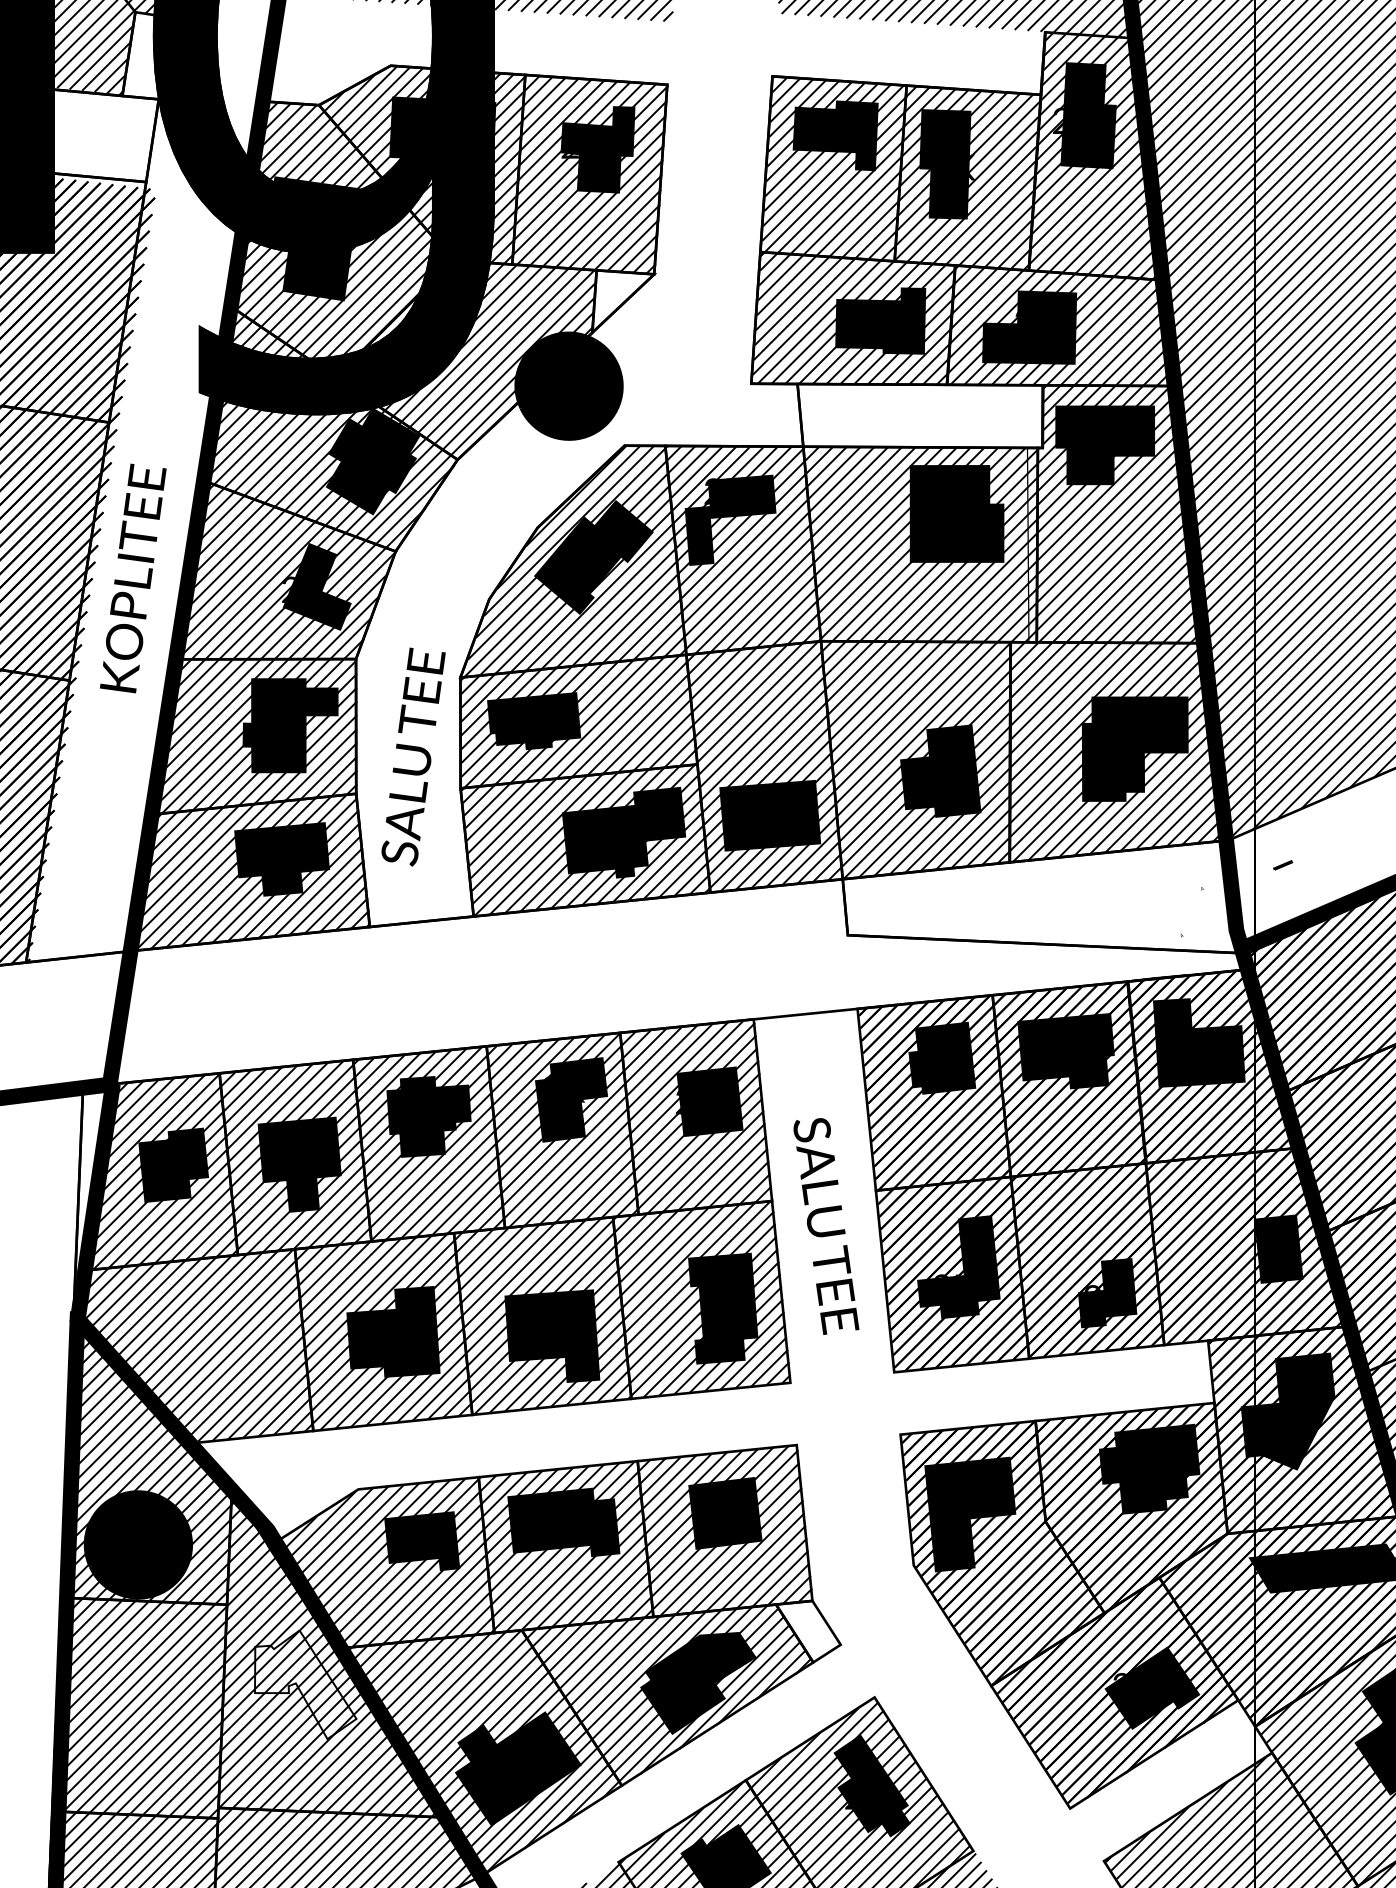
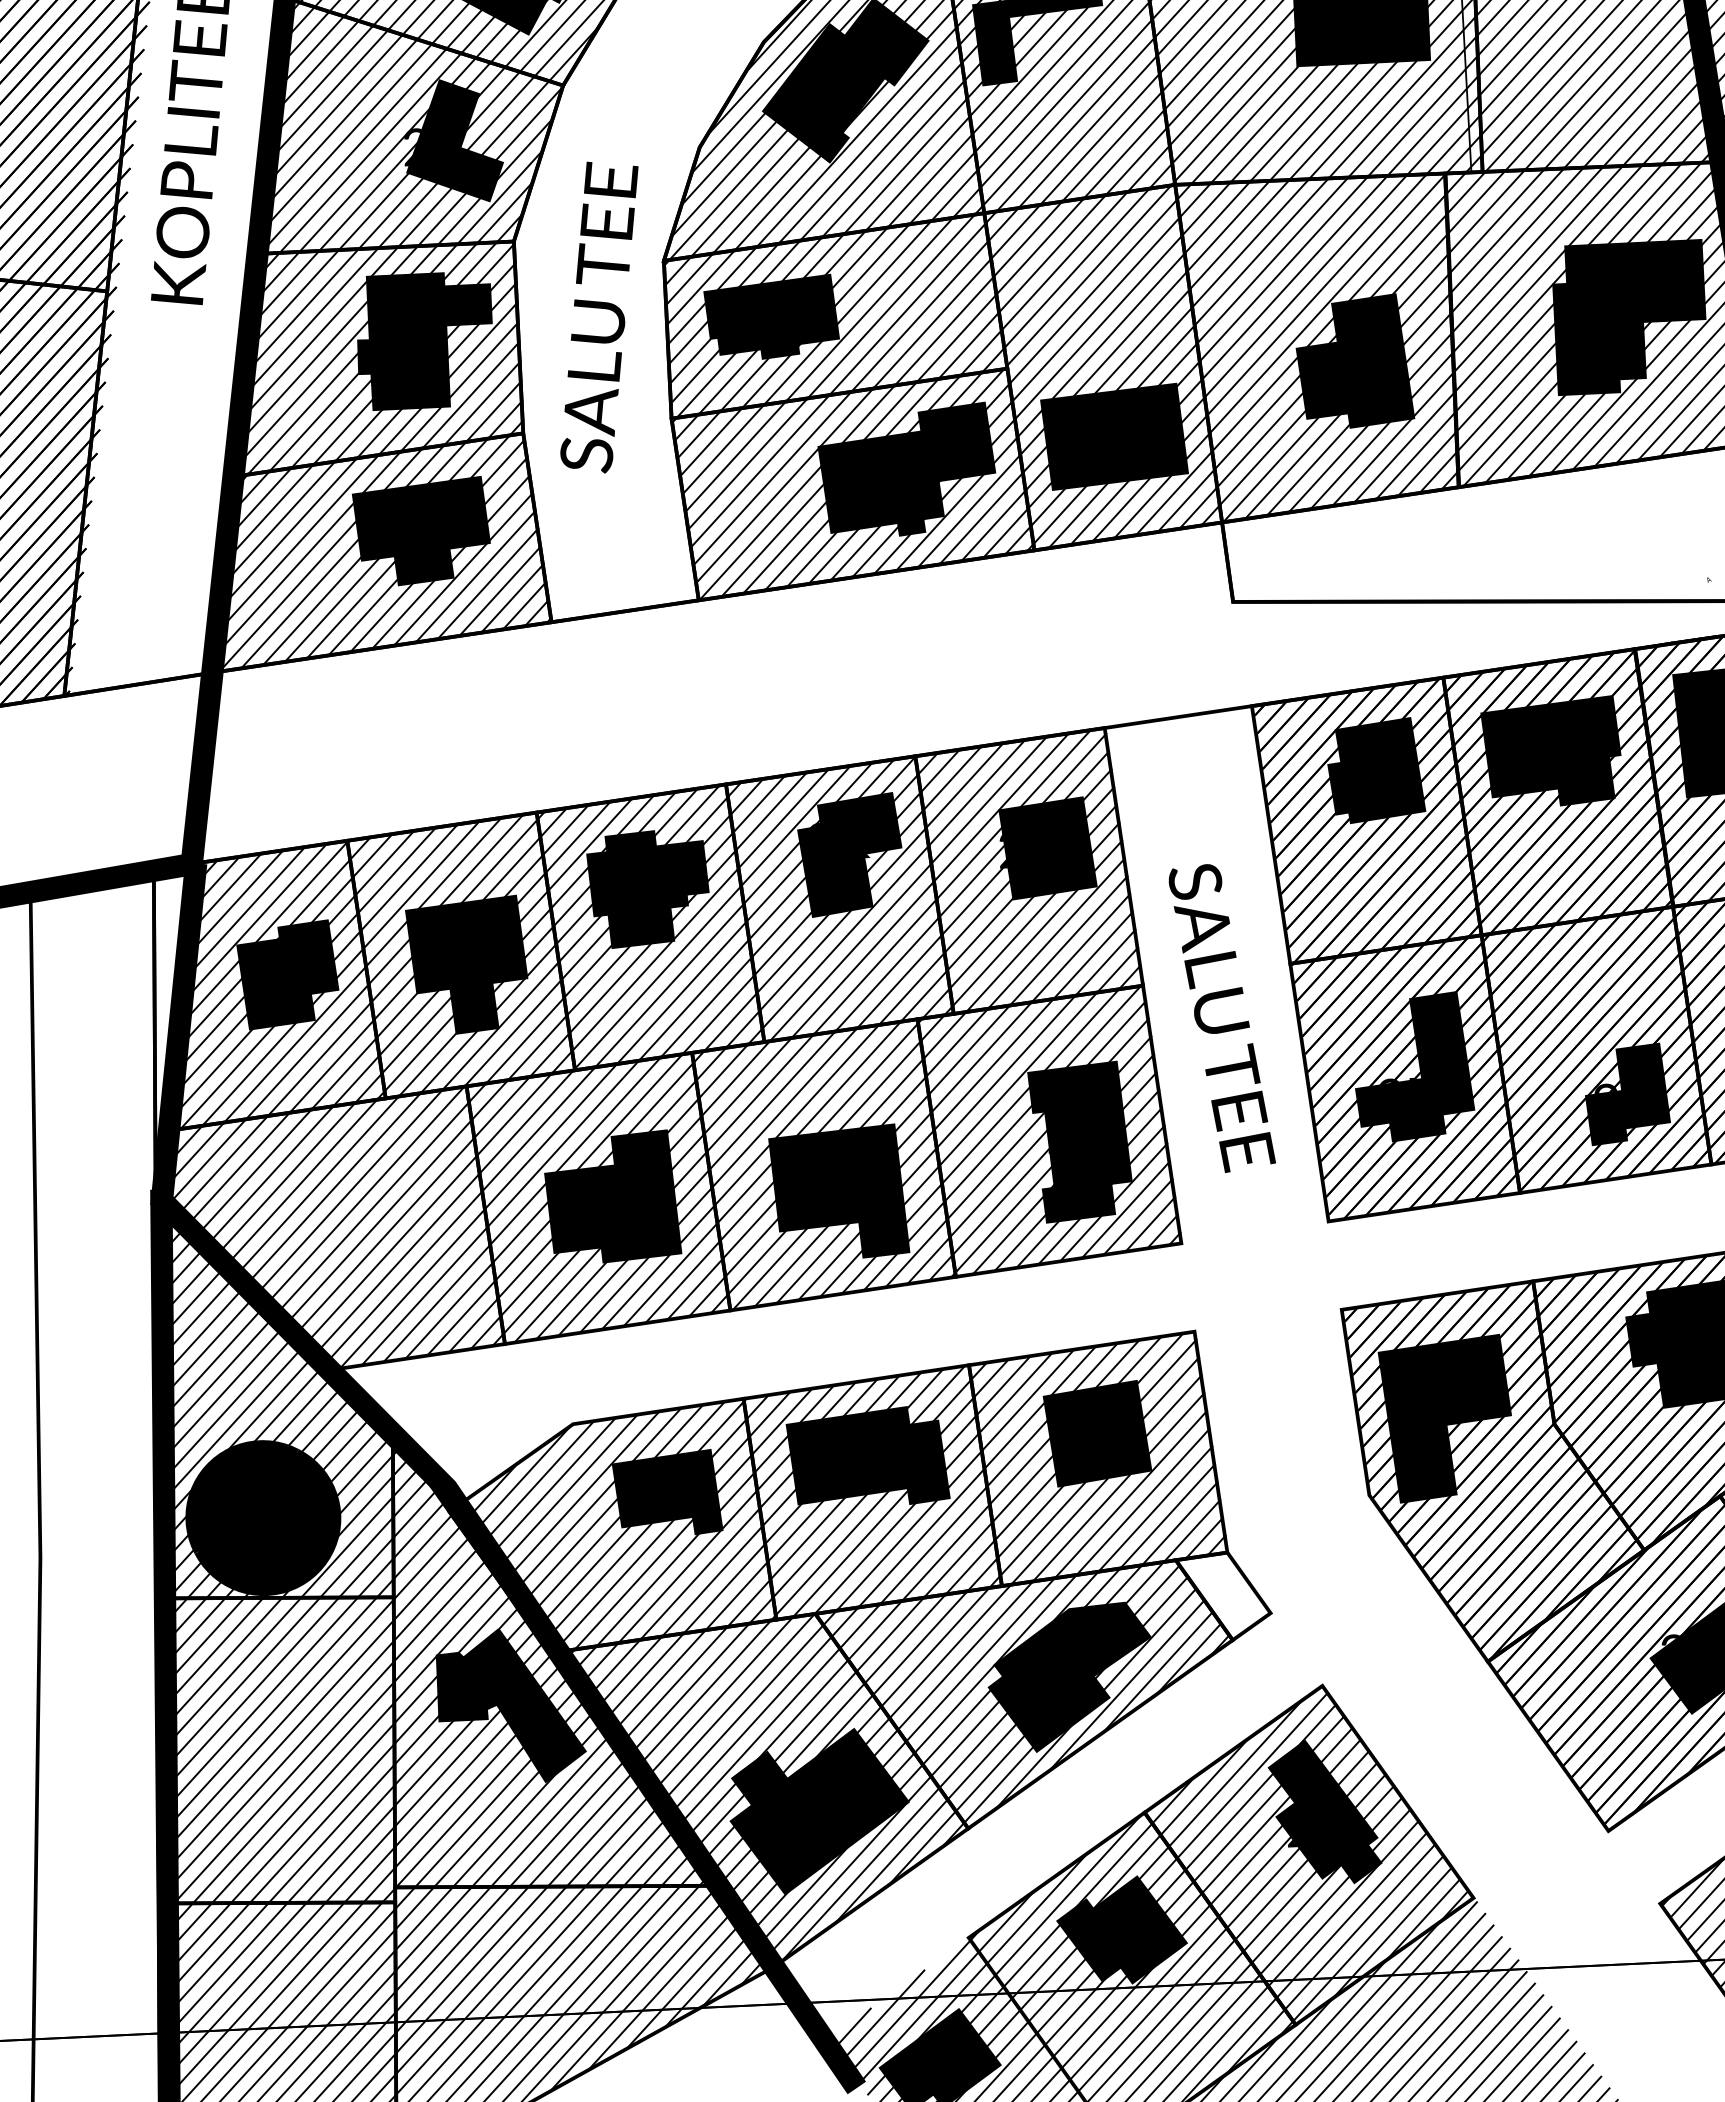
text: (413, 756) -> (599, 316), moved
fill: (305, 1684) -> (510, 1705), added

